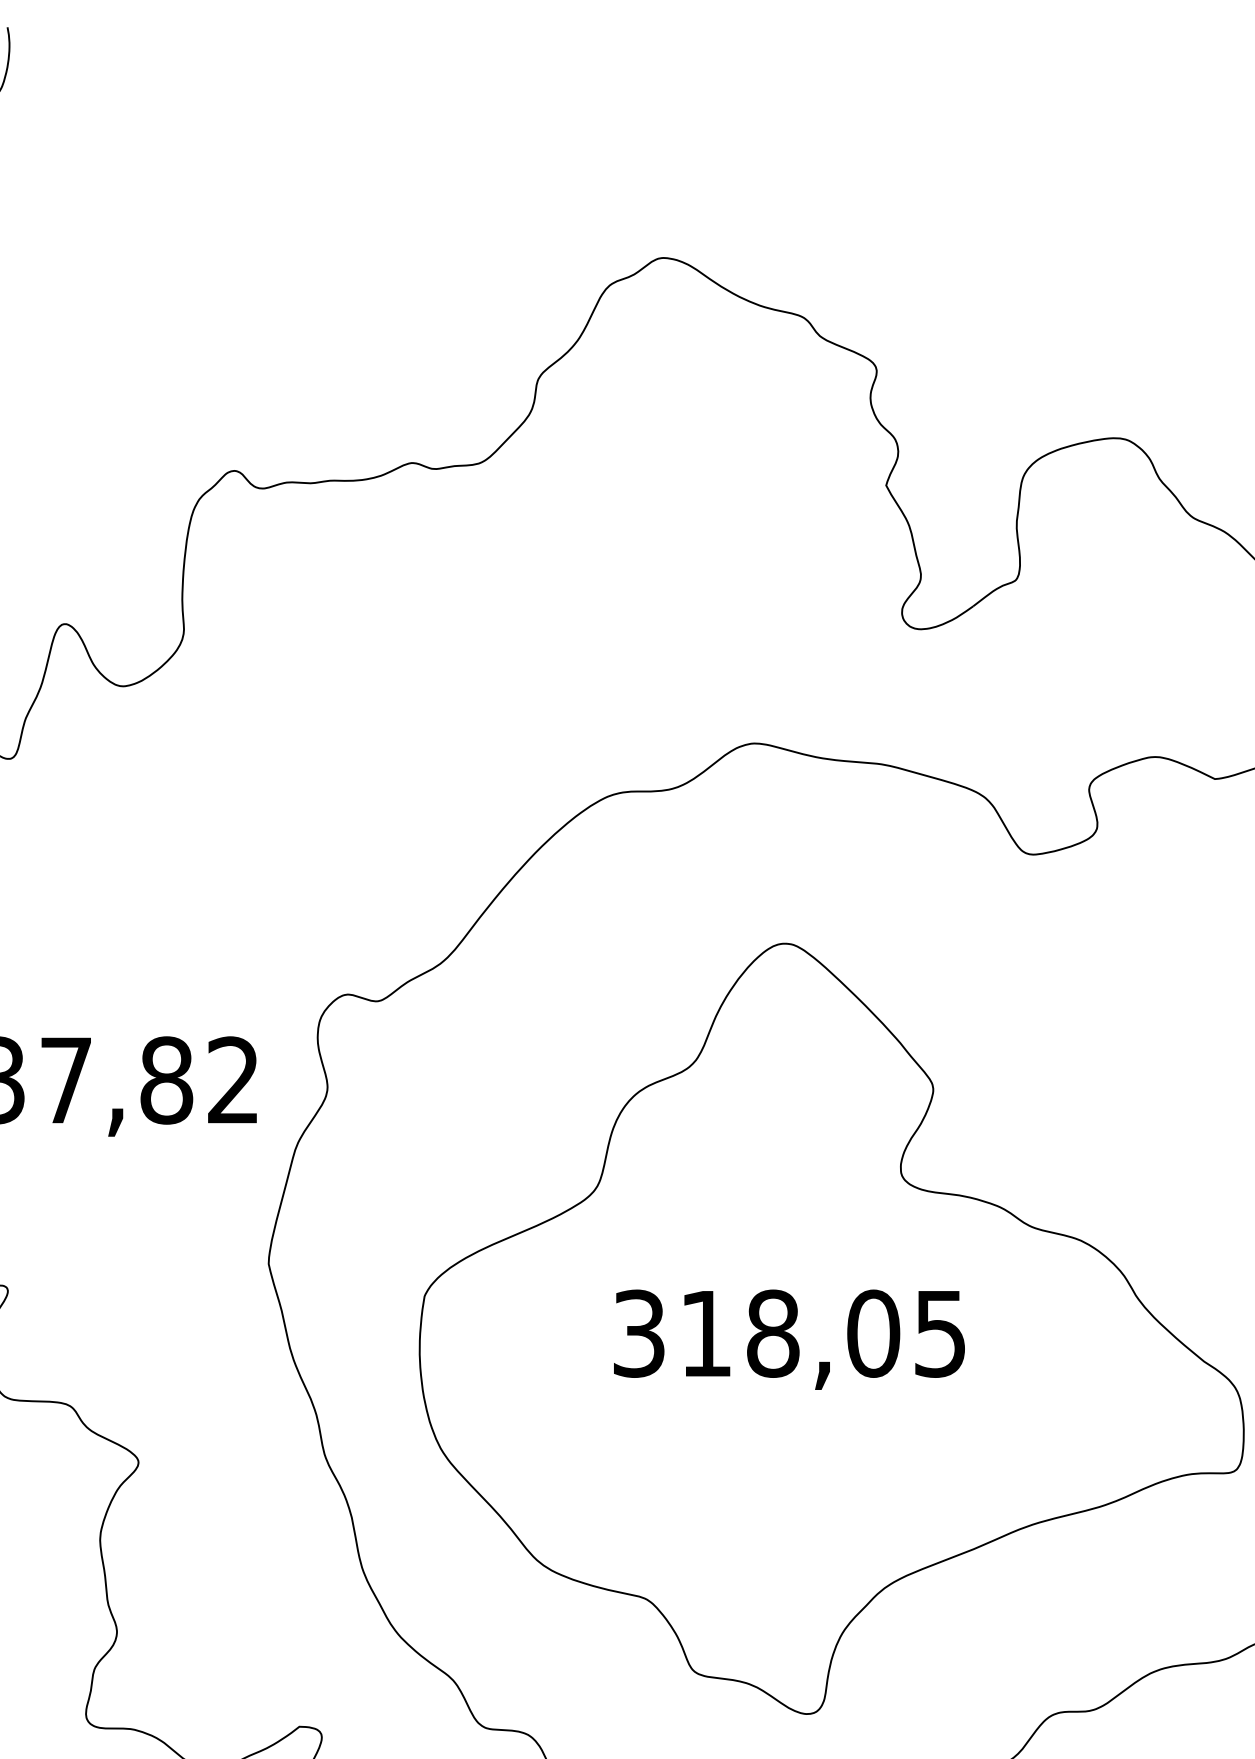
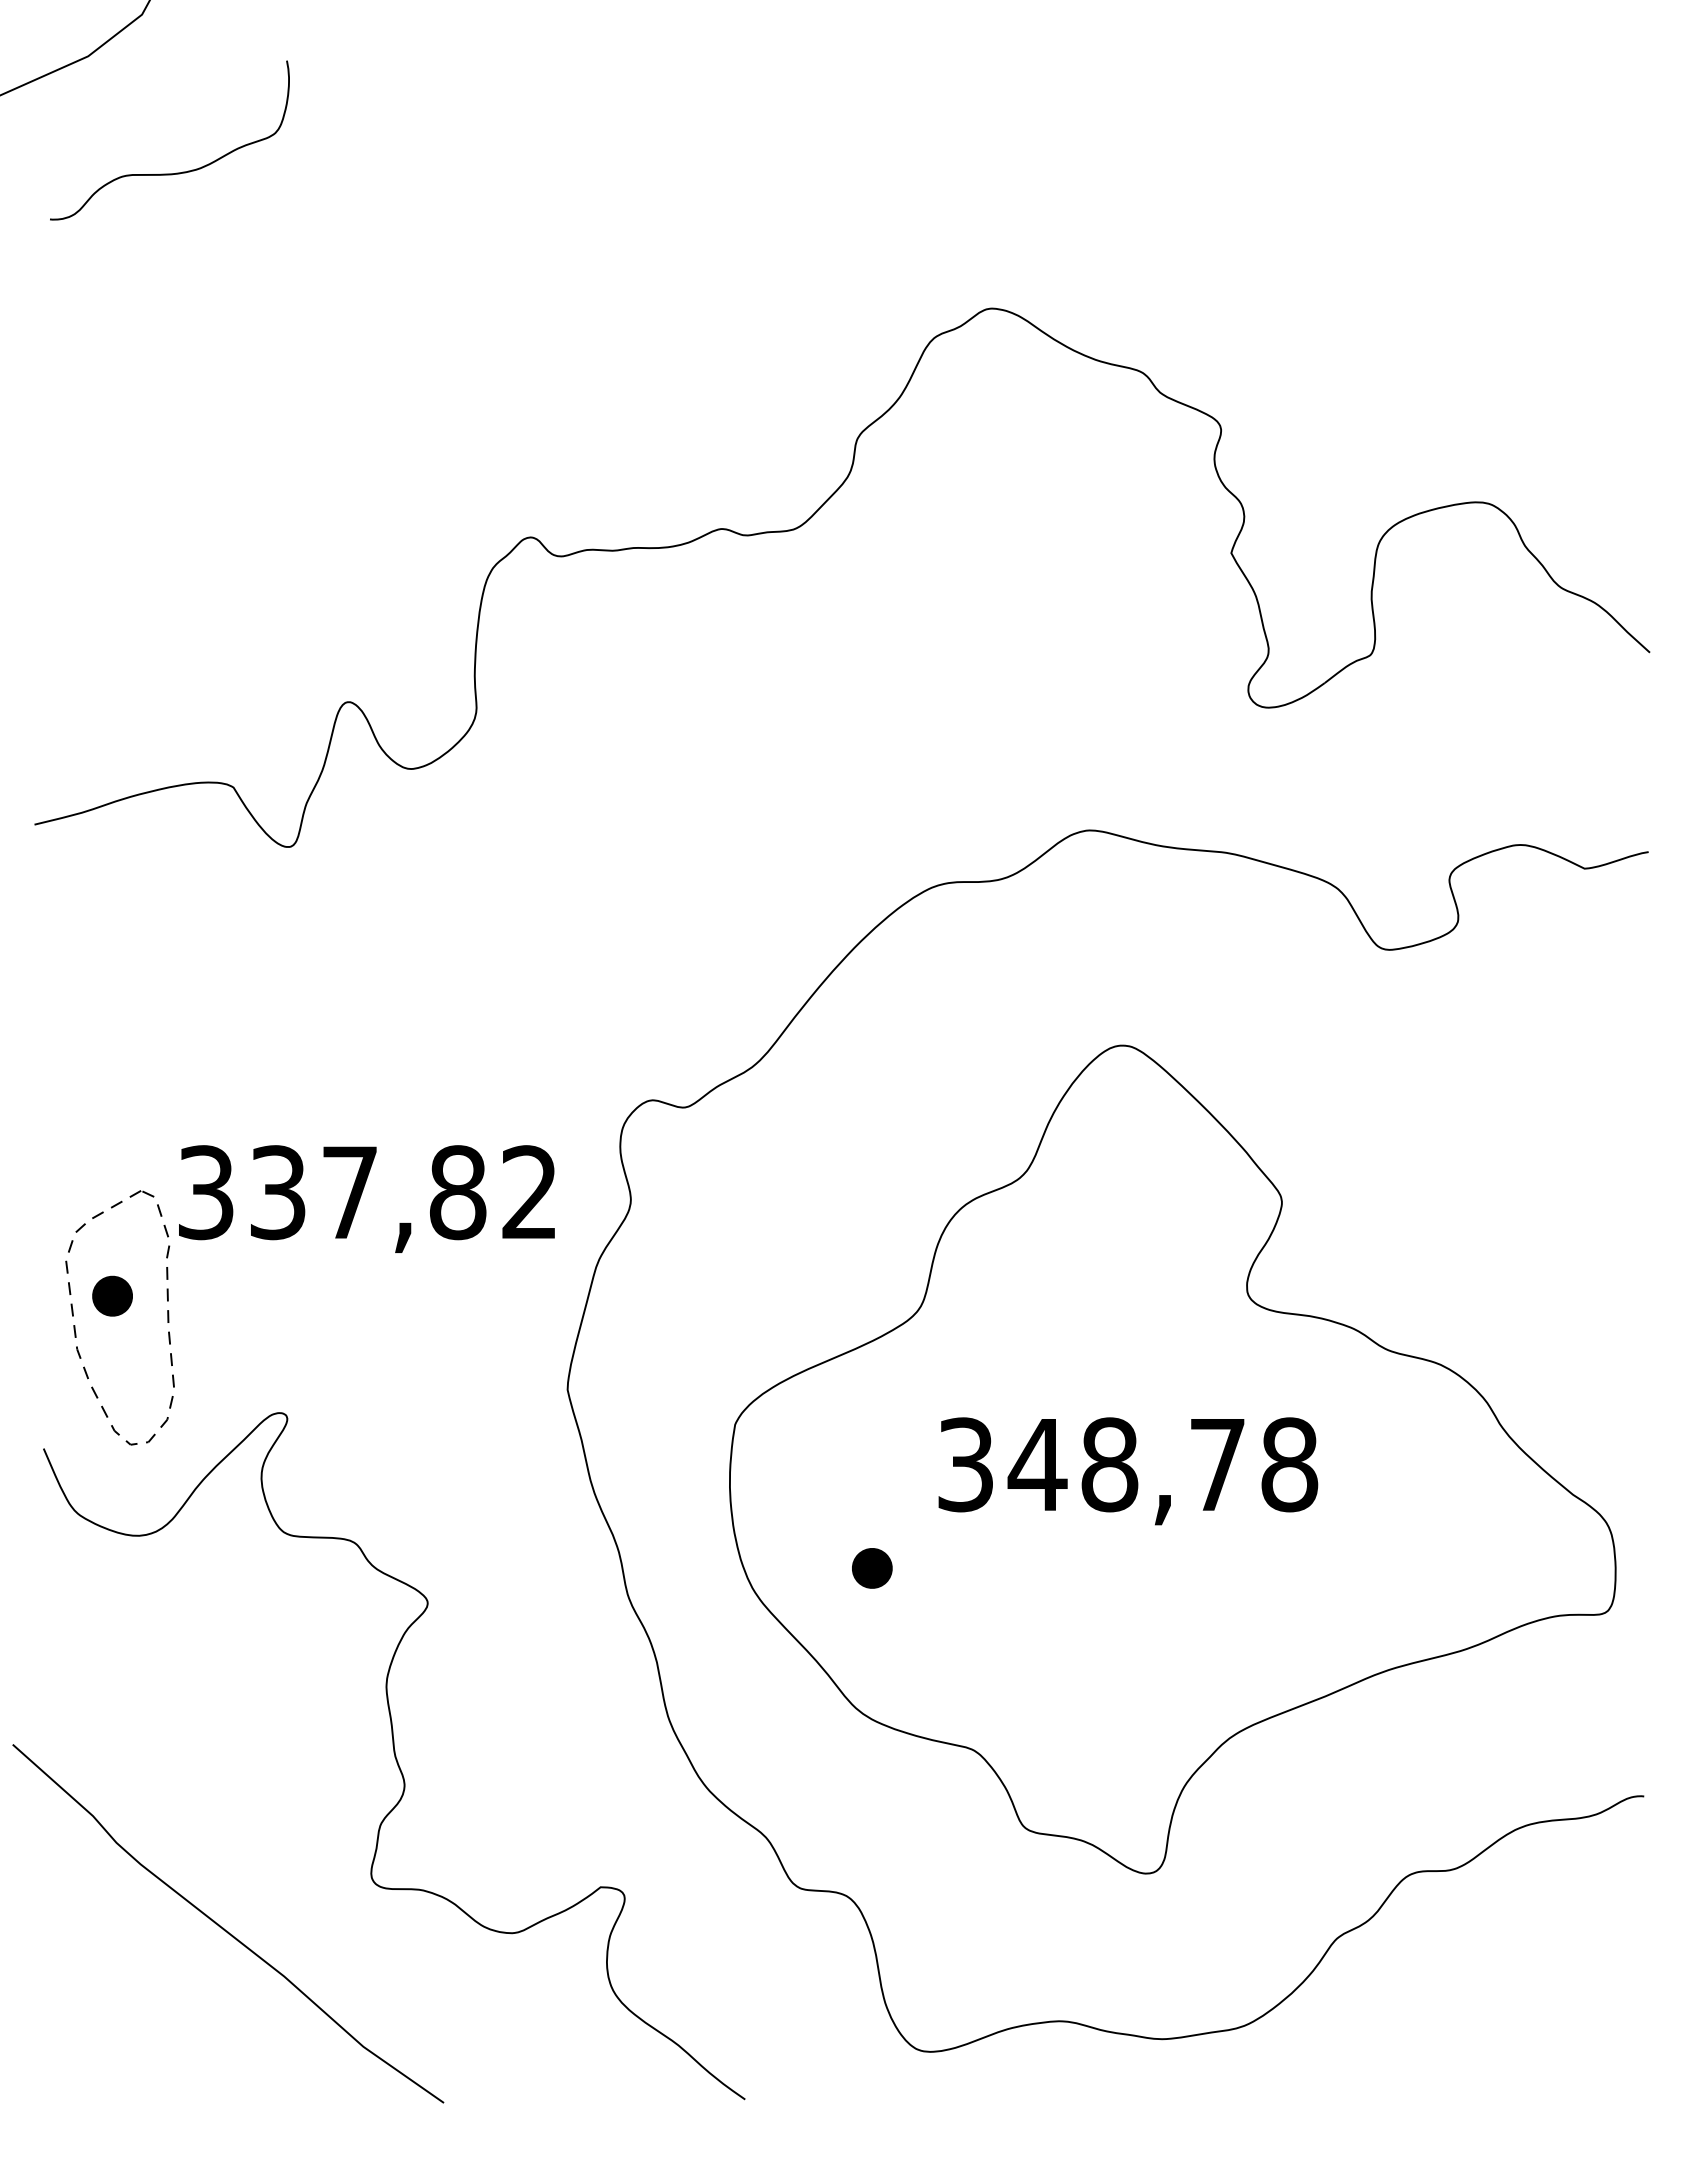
text: (822, 1333) -> (1162, 1464), 318,05 -> 348,78
part: (552, 1430) -> (872, 1568), added

